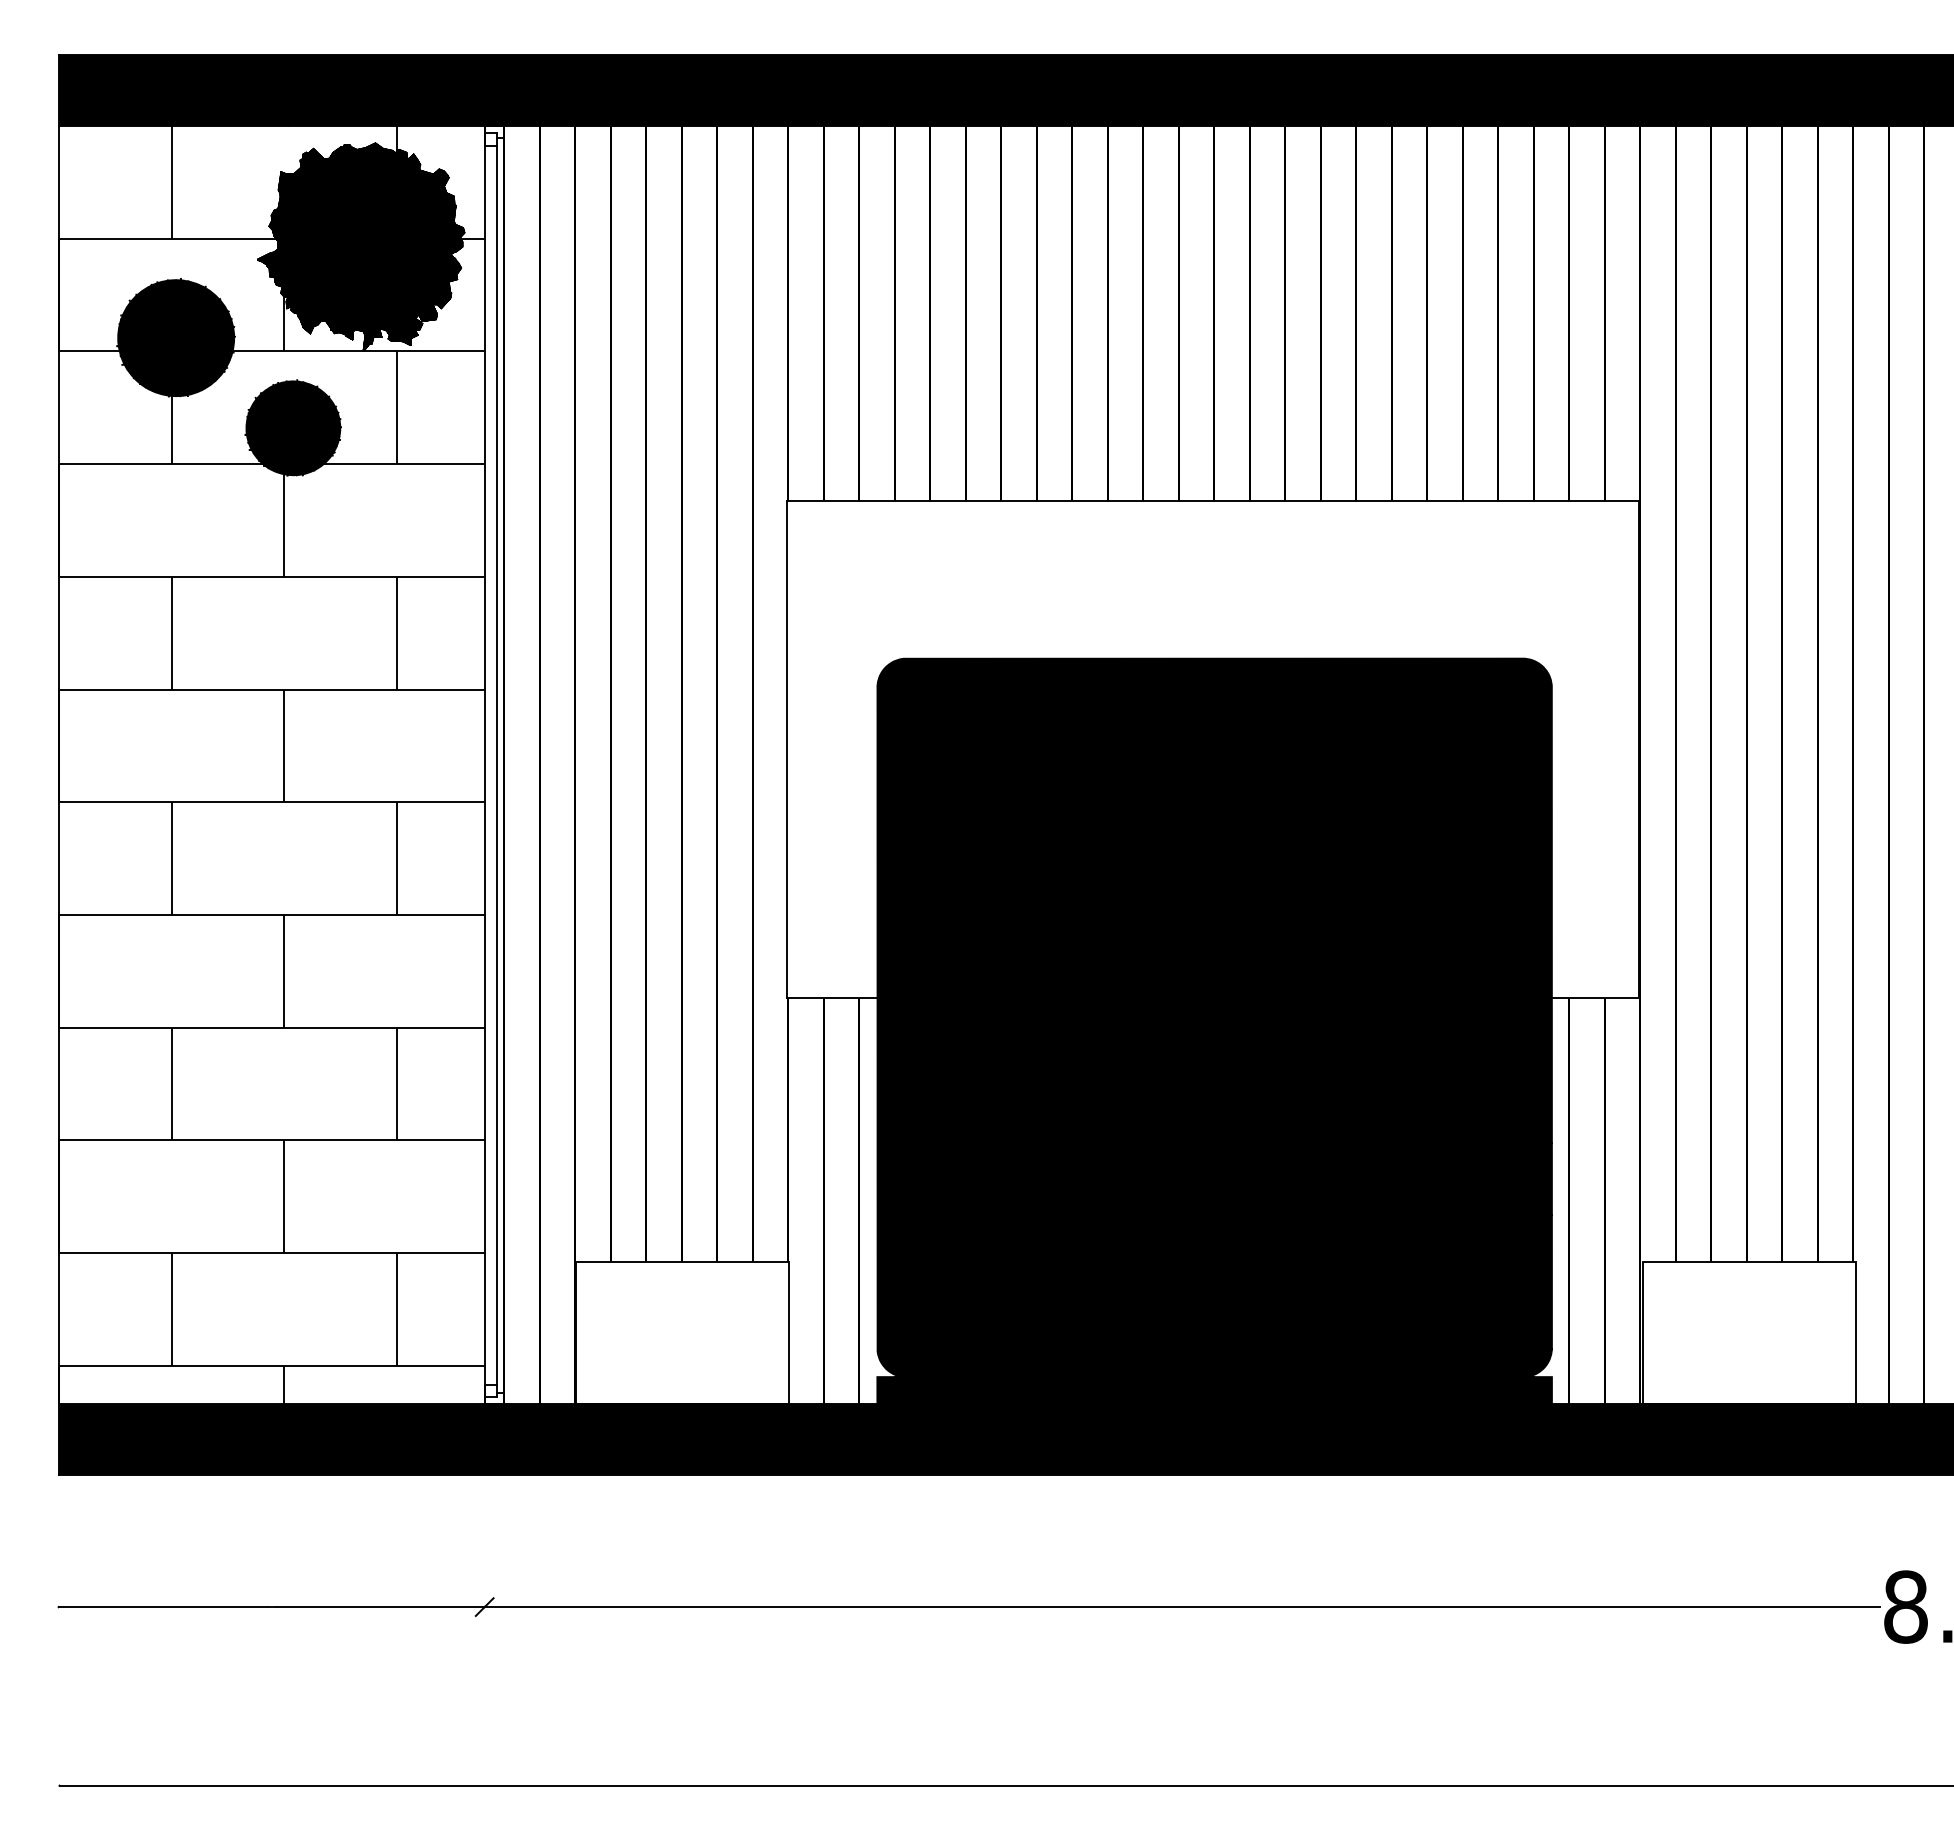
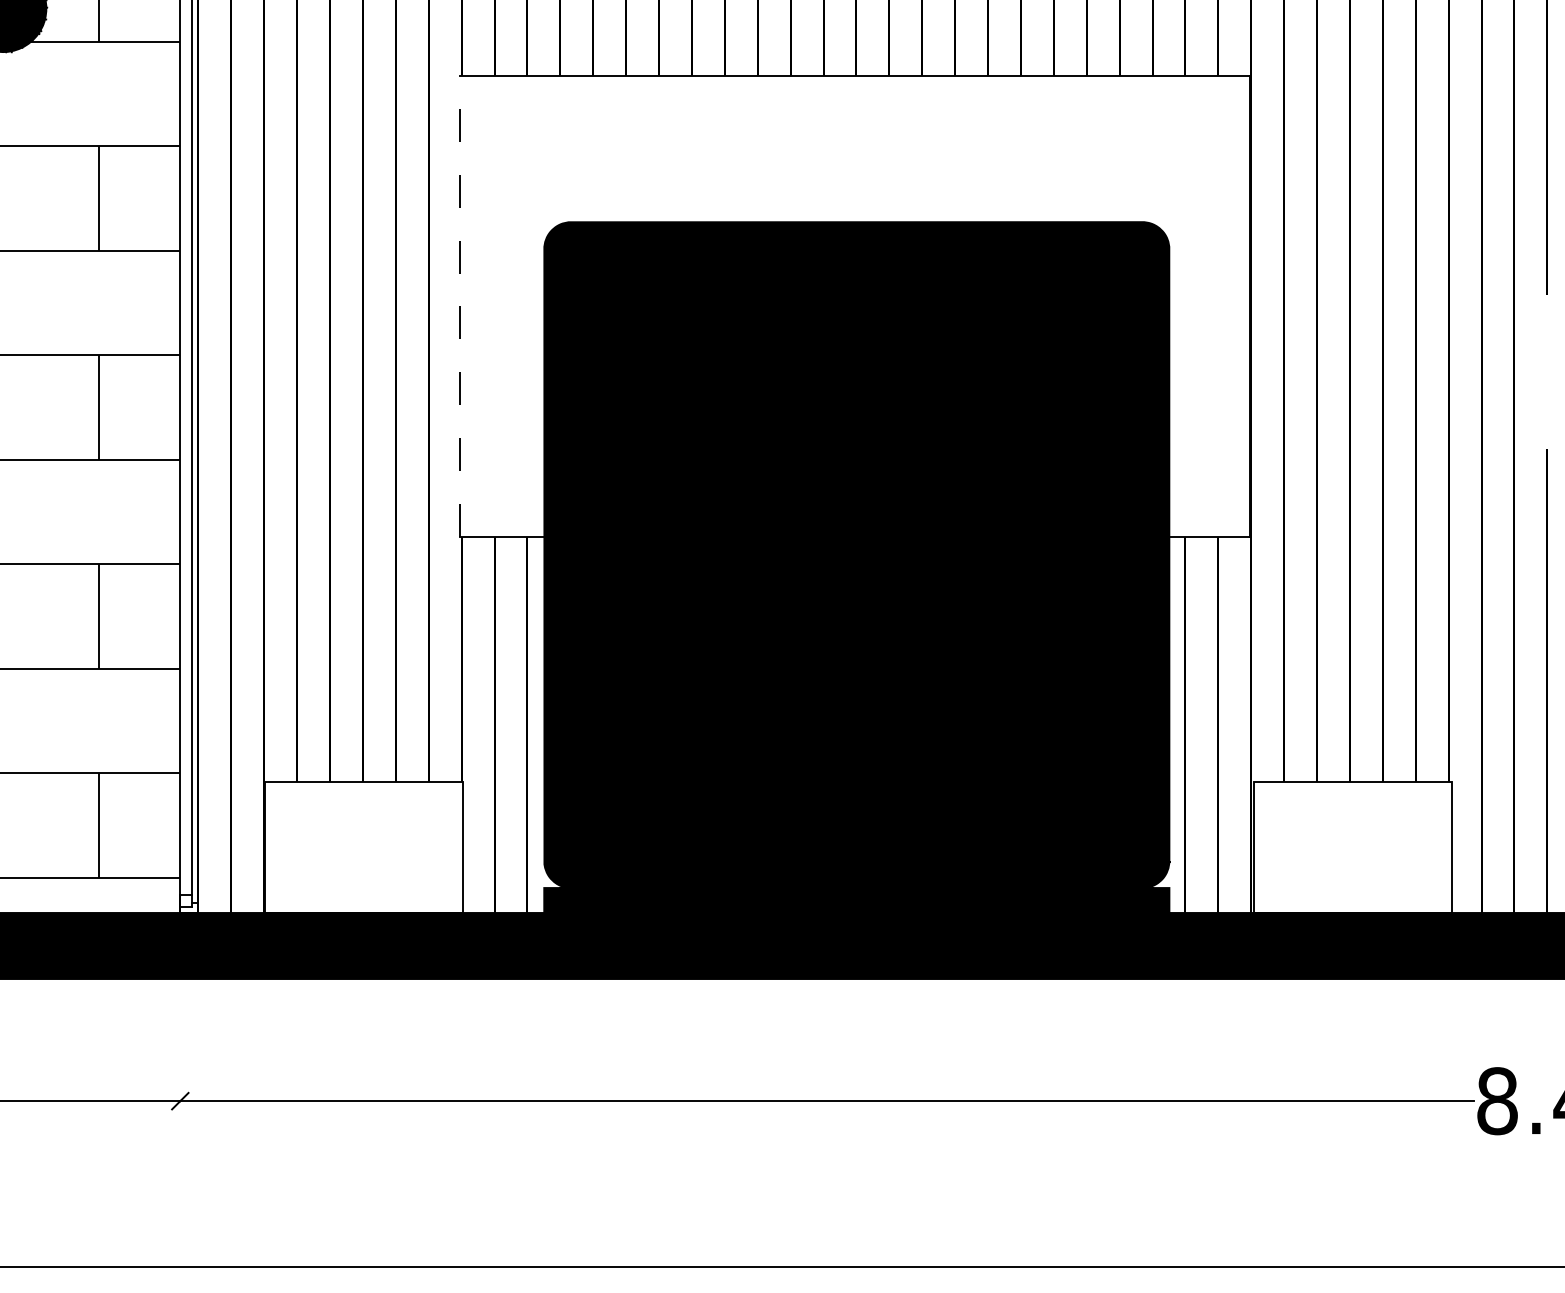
line: (786, 749) -> (460, 306), solid -> dashed

